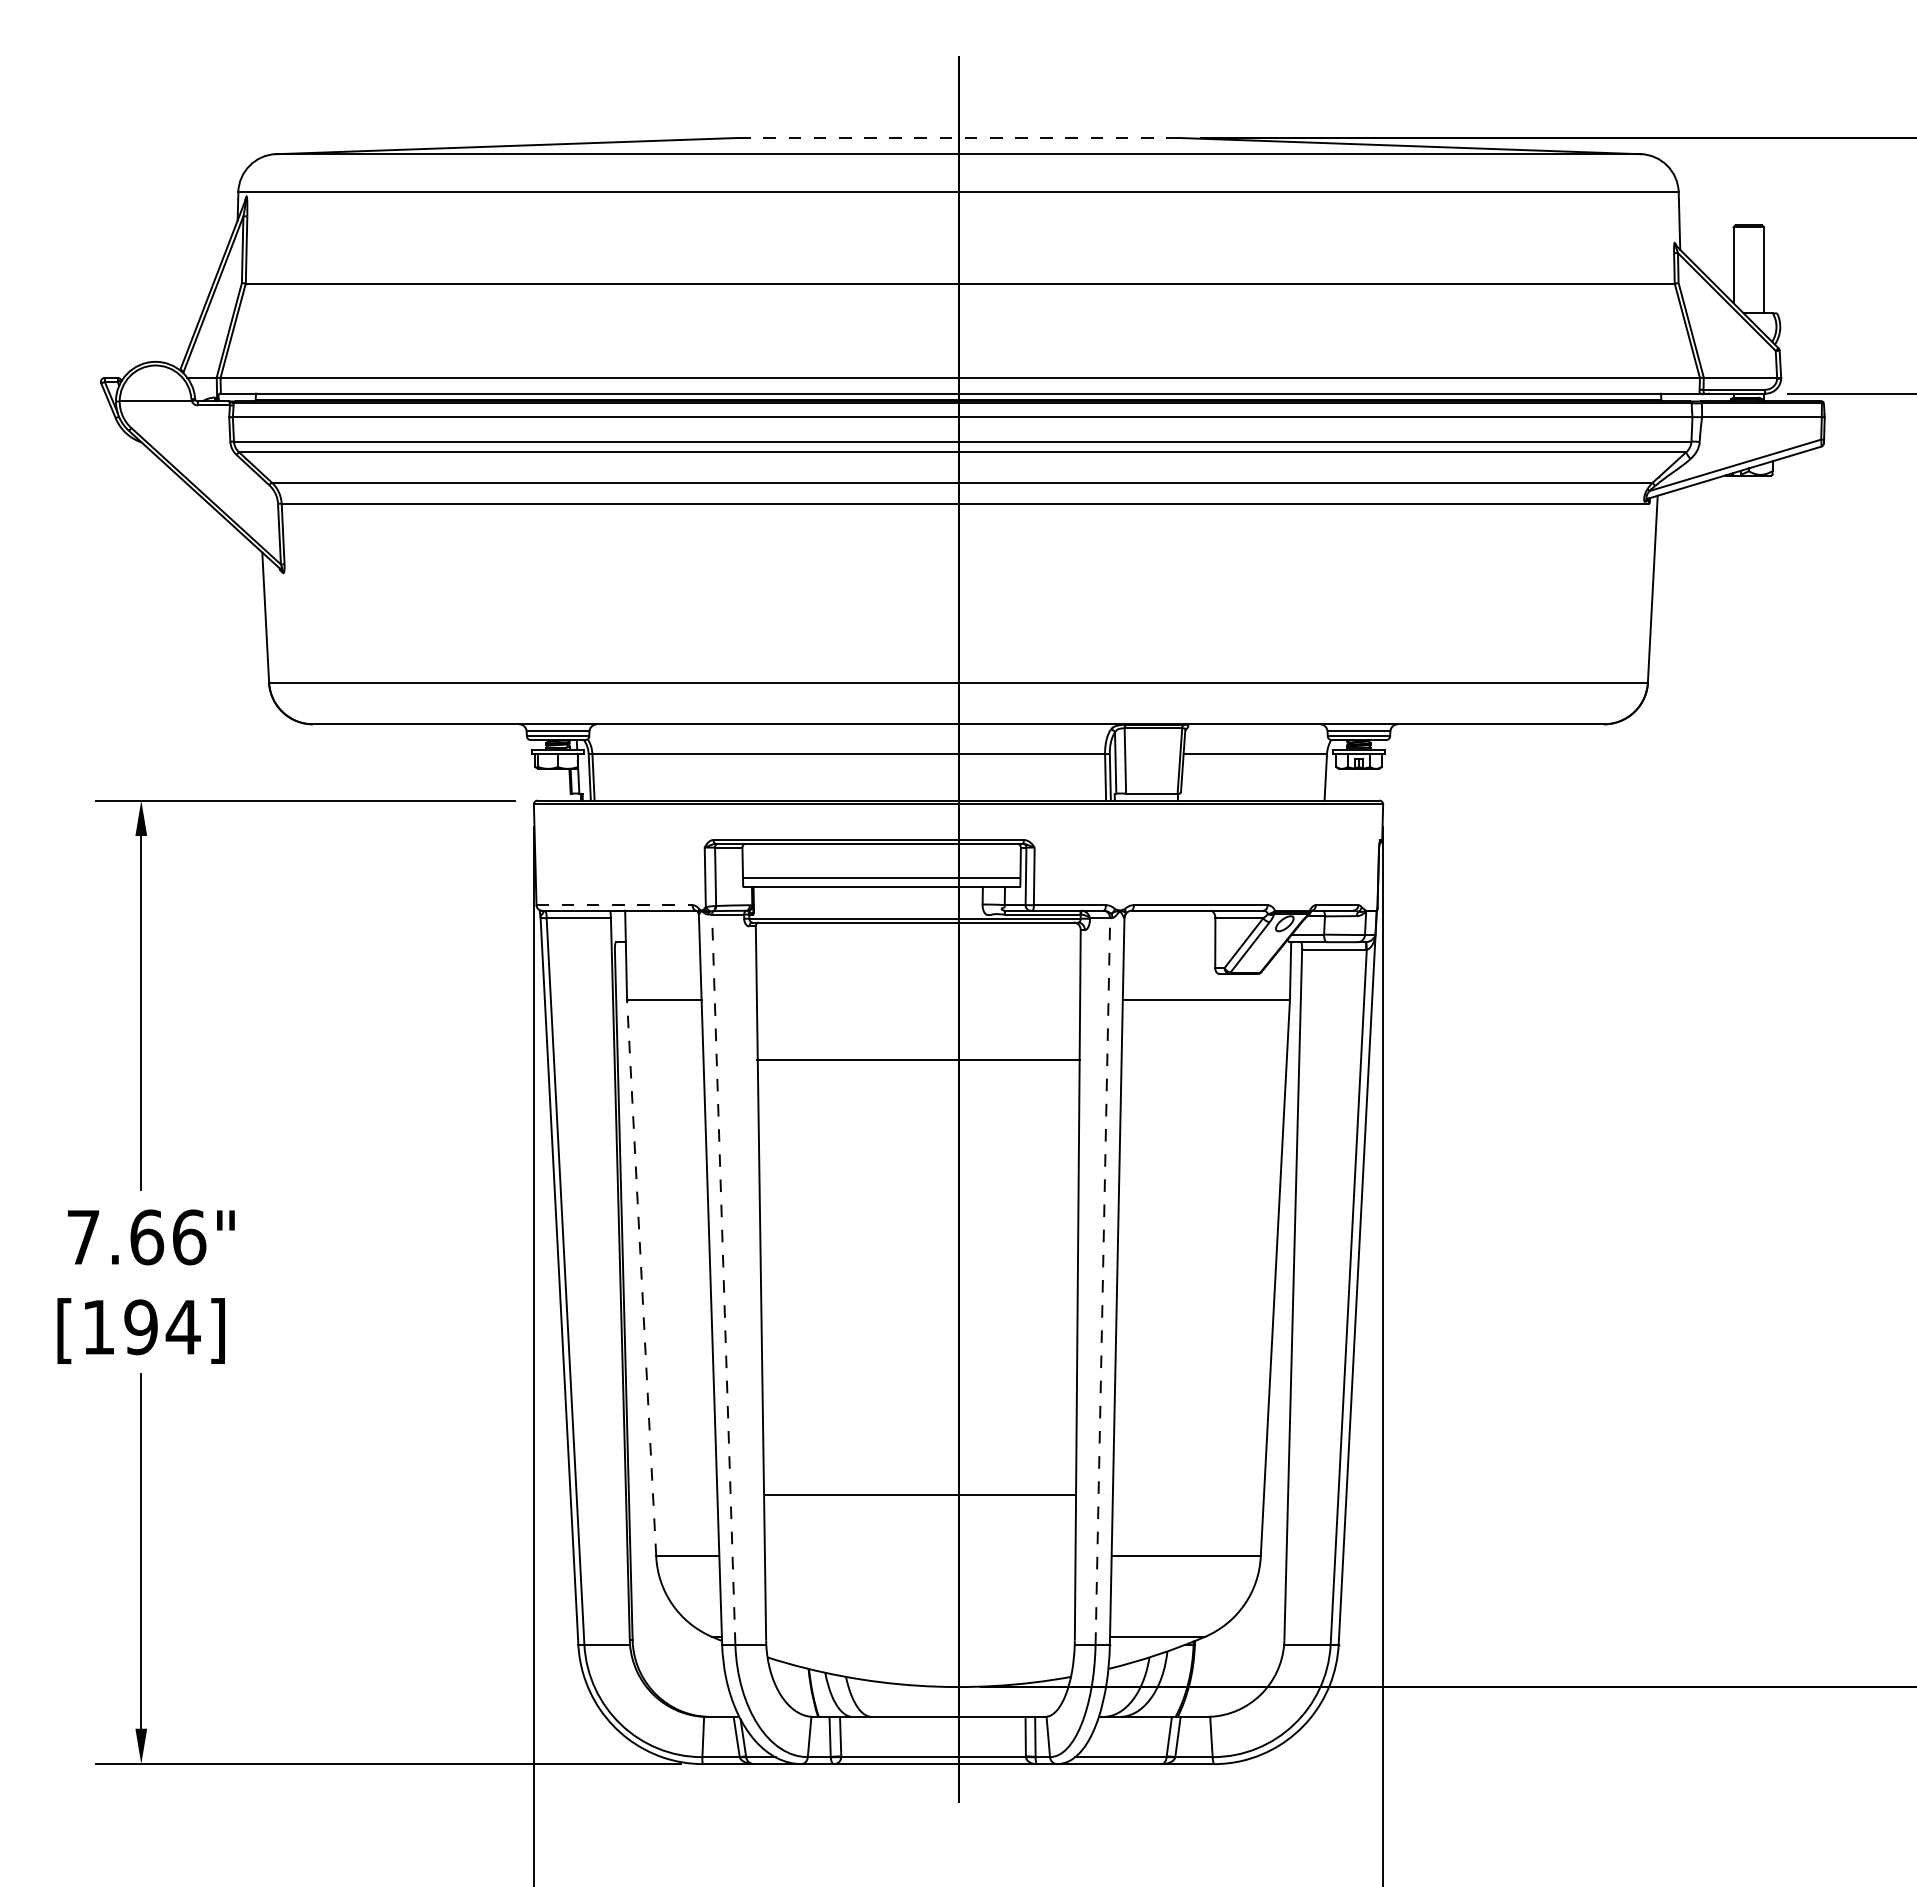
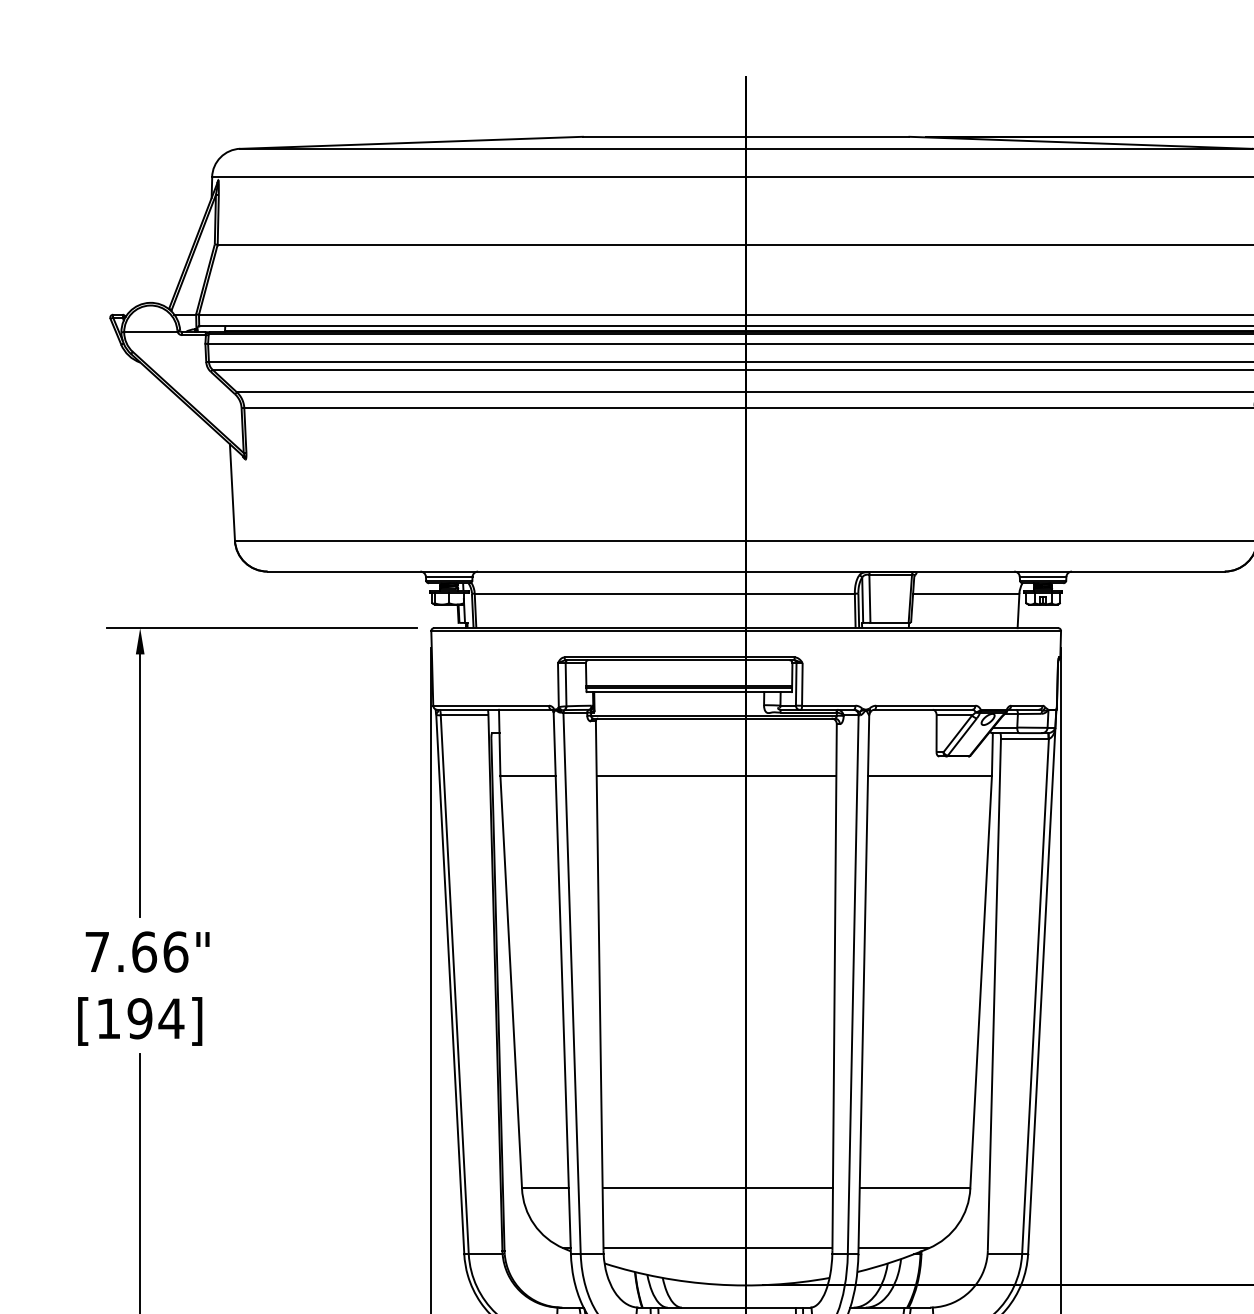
line: (959, 137) -> (746, 136), dashed -> solid
line: (881, 881) -> (689, 688), added
line: (615, 905) -> (491, 705), dashed -> solid
line: (918, 1059) -> (716, 775), moved
line: (641, 1277) -> (511, 981), dashed -> solid
line: (723, 1279) -> (571, 983), dashed -> solid
line: (1102, 1281) -> (852, 984), dashed -> solid
line: (919, 1495) -> (717, 1188), moved
line: (920, 1636) -> (717, 1247), added

